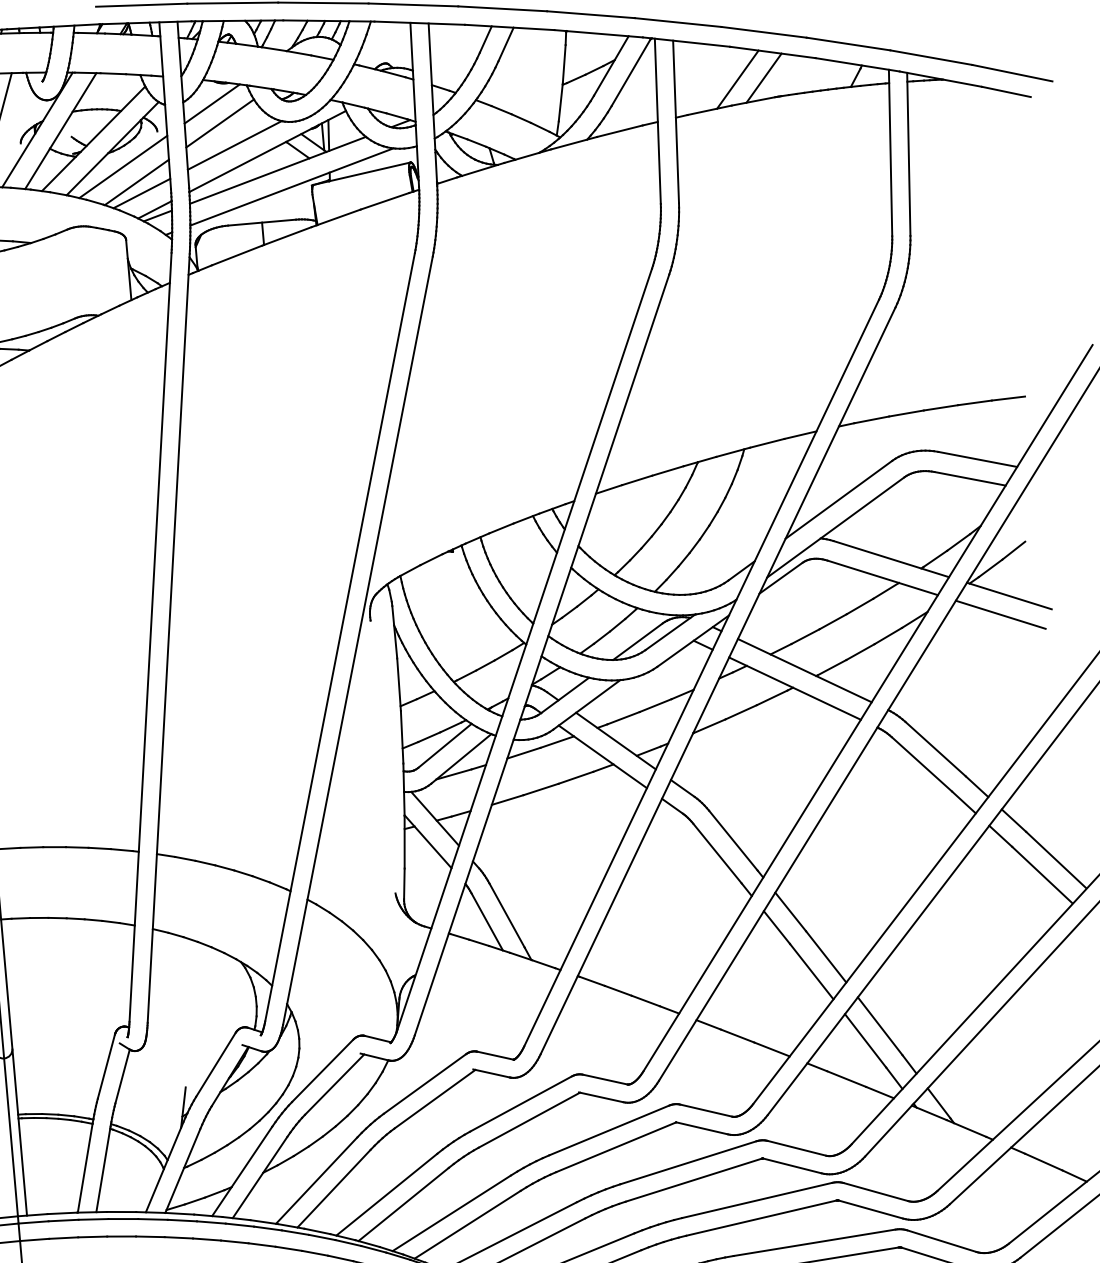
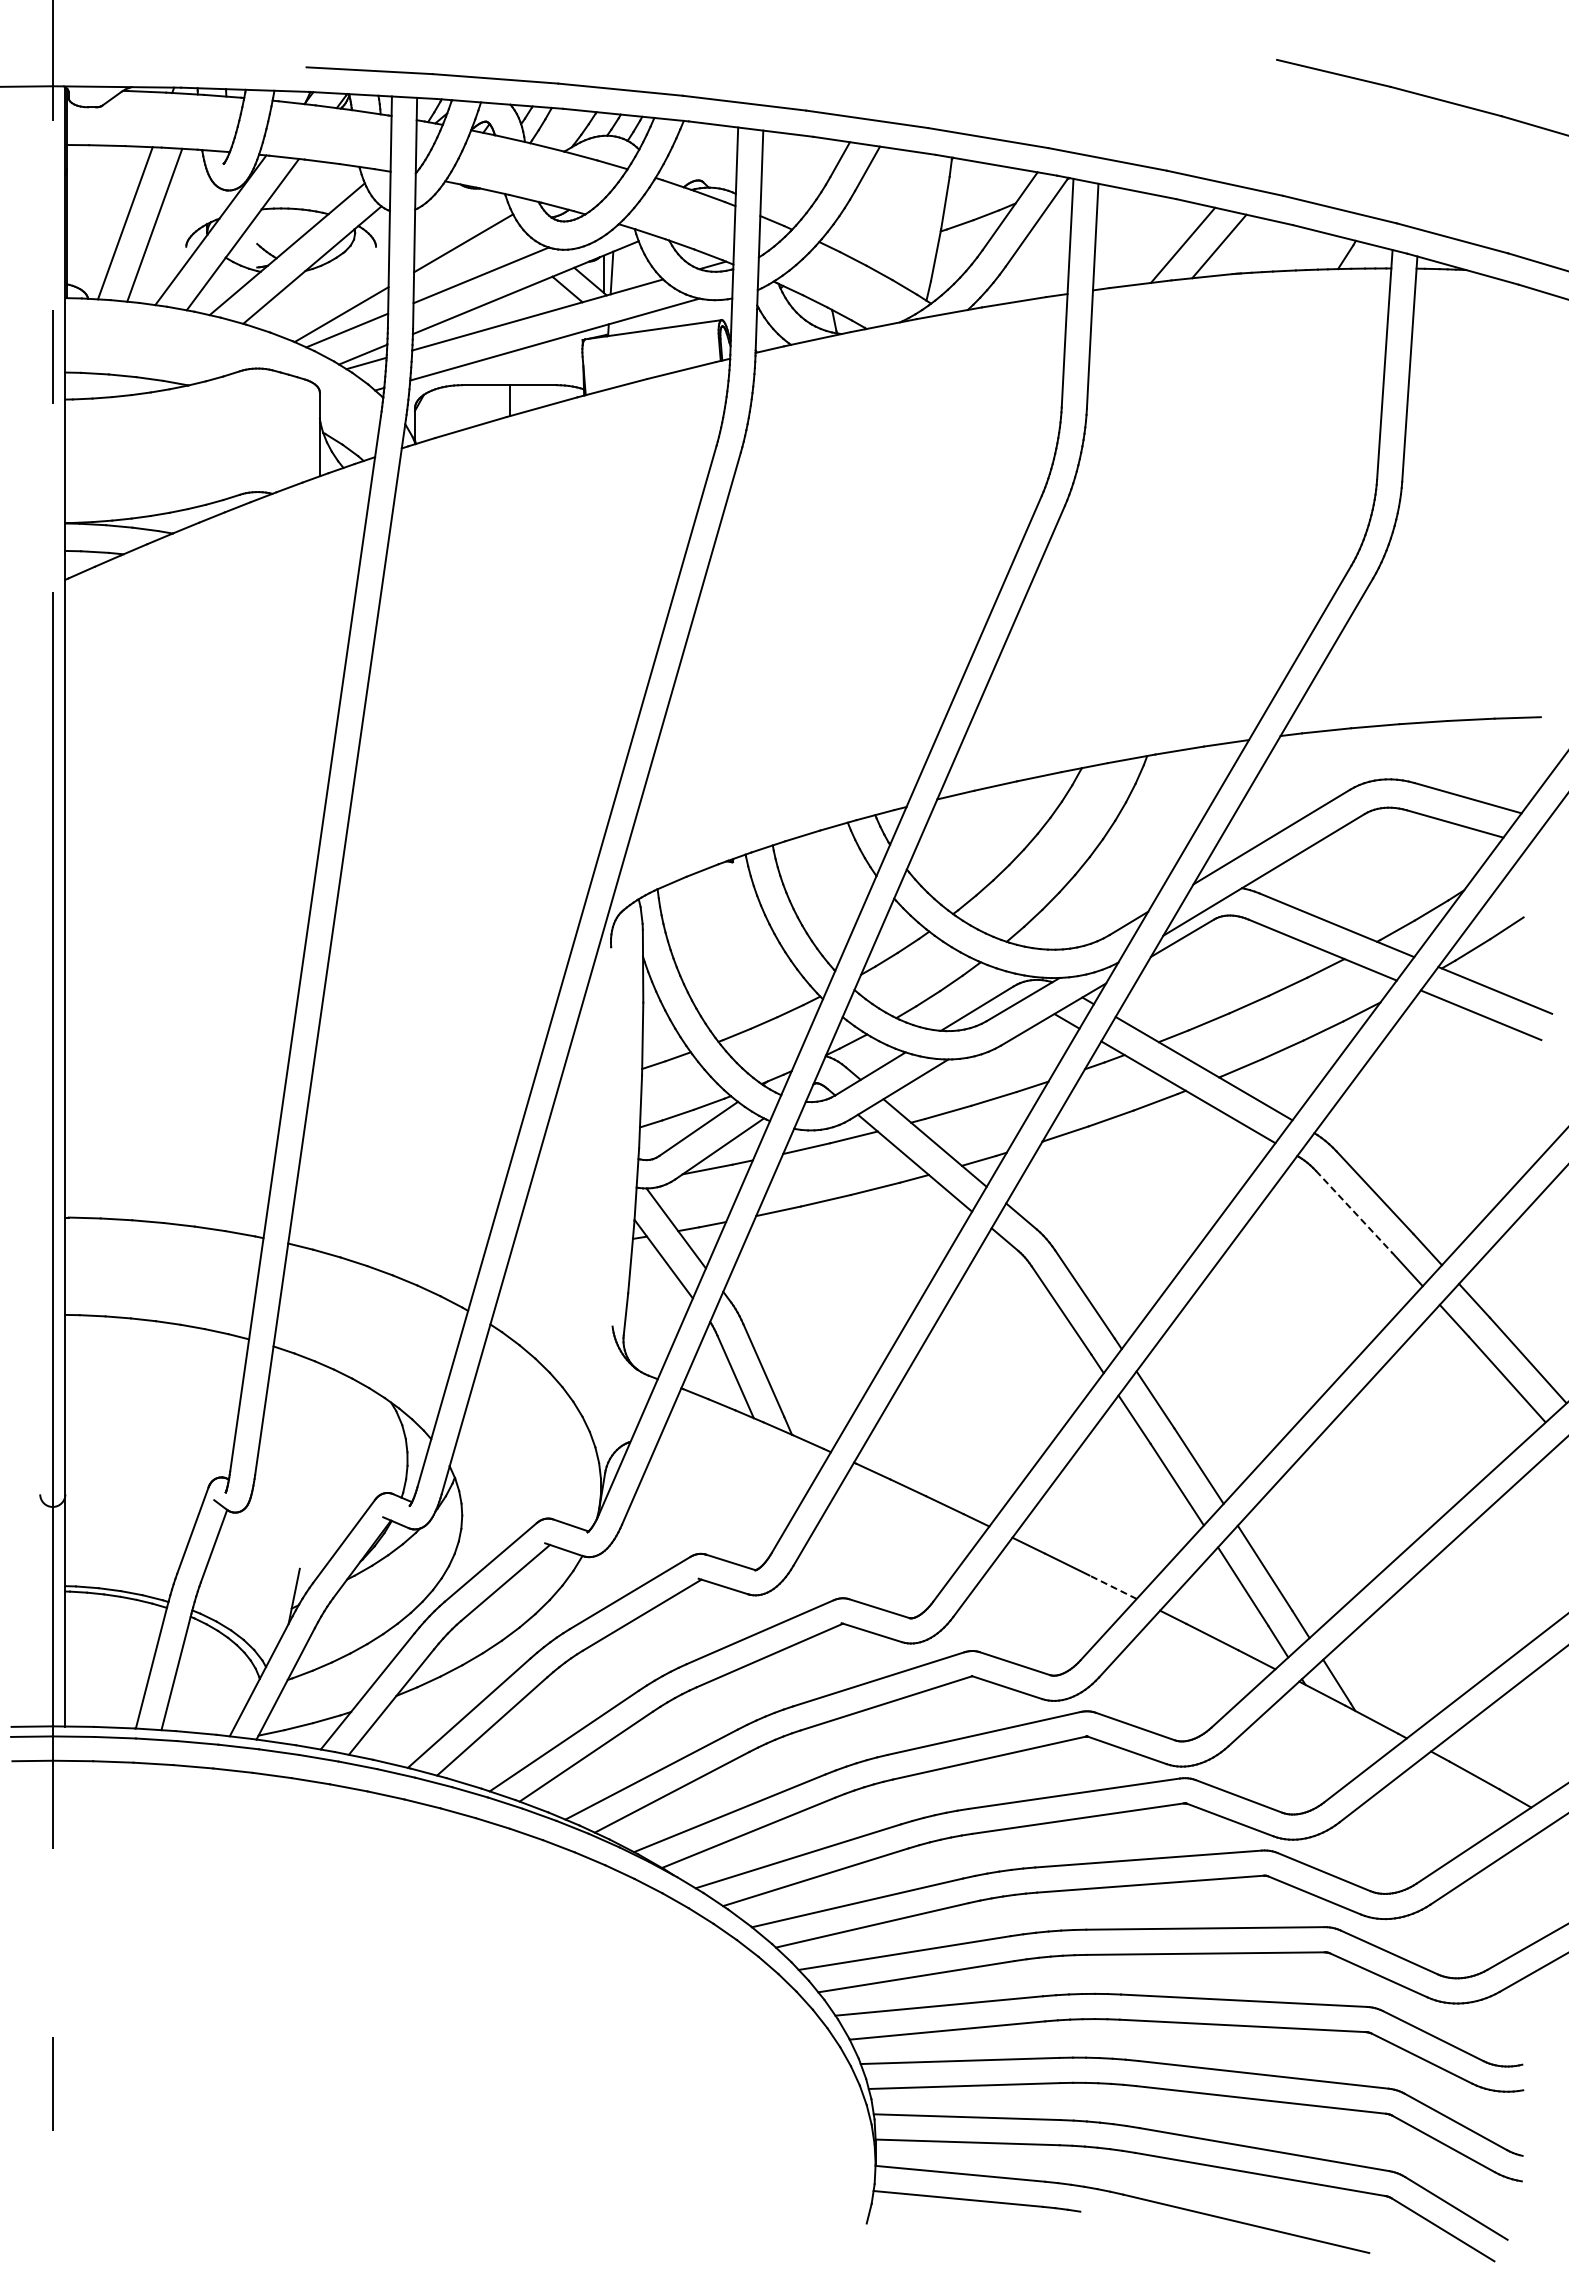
line: (211, 104) -> (454, 215), removed
line: (123, 166) -> (324, 291), removed
line: (922, 764) -> (1354, 1212), solid -> dashed
line: (771, 1048) -> (1112, 1586), solid -> dashed

